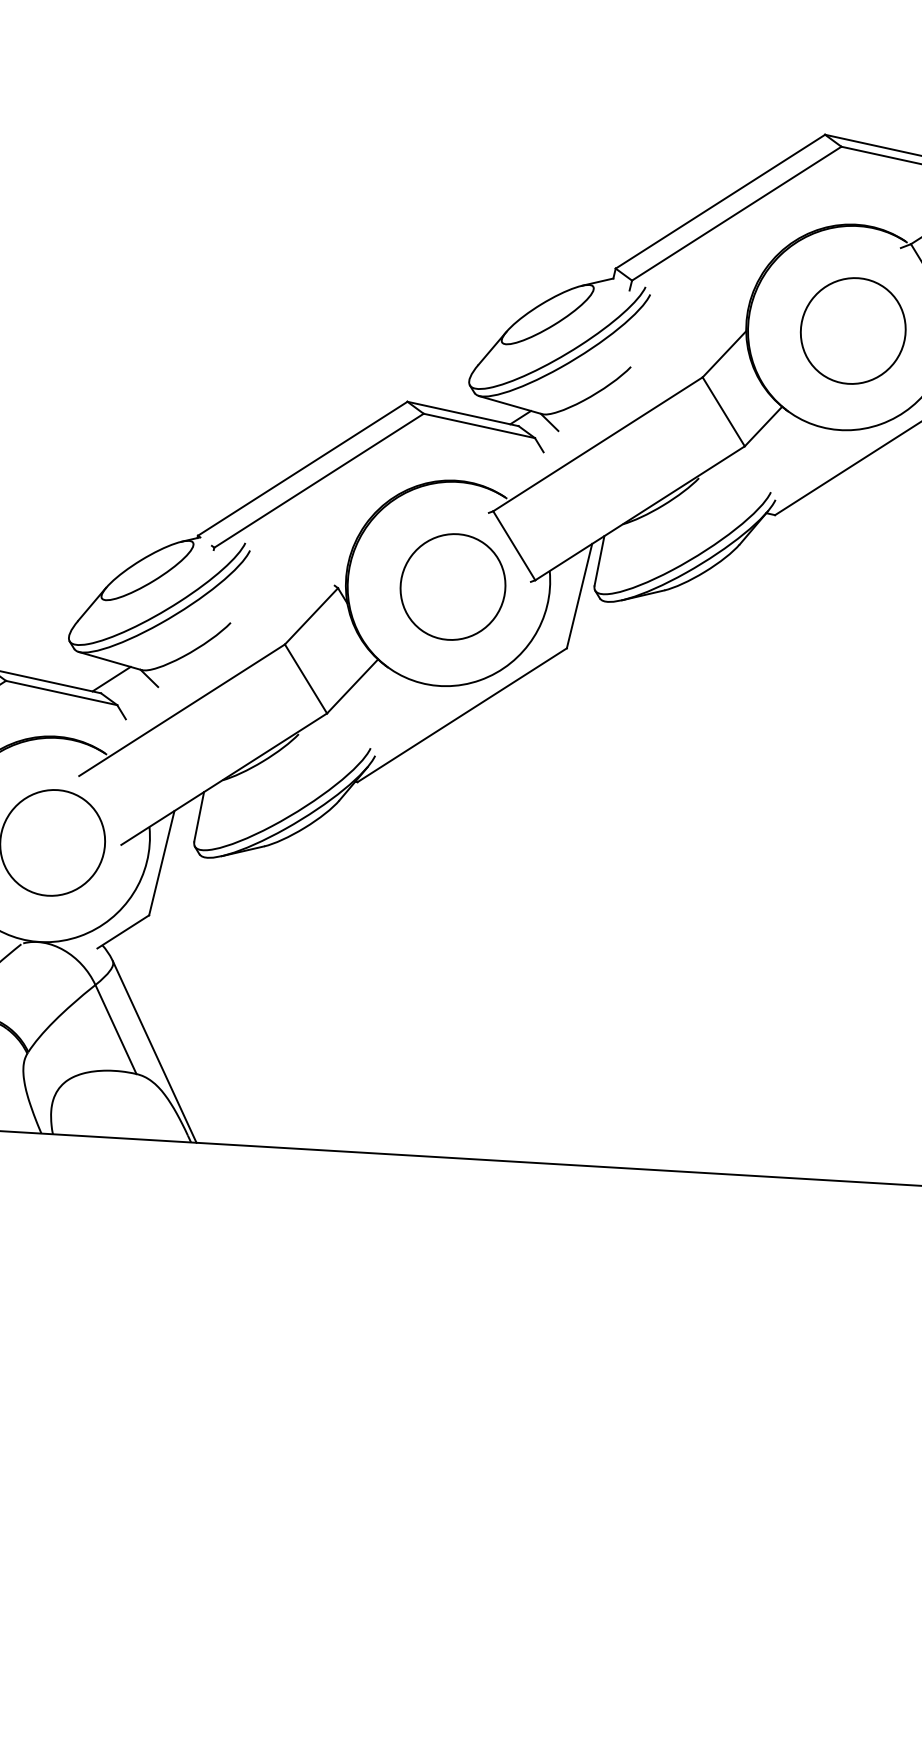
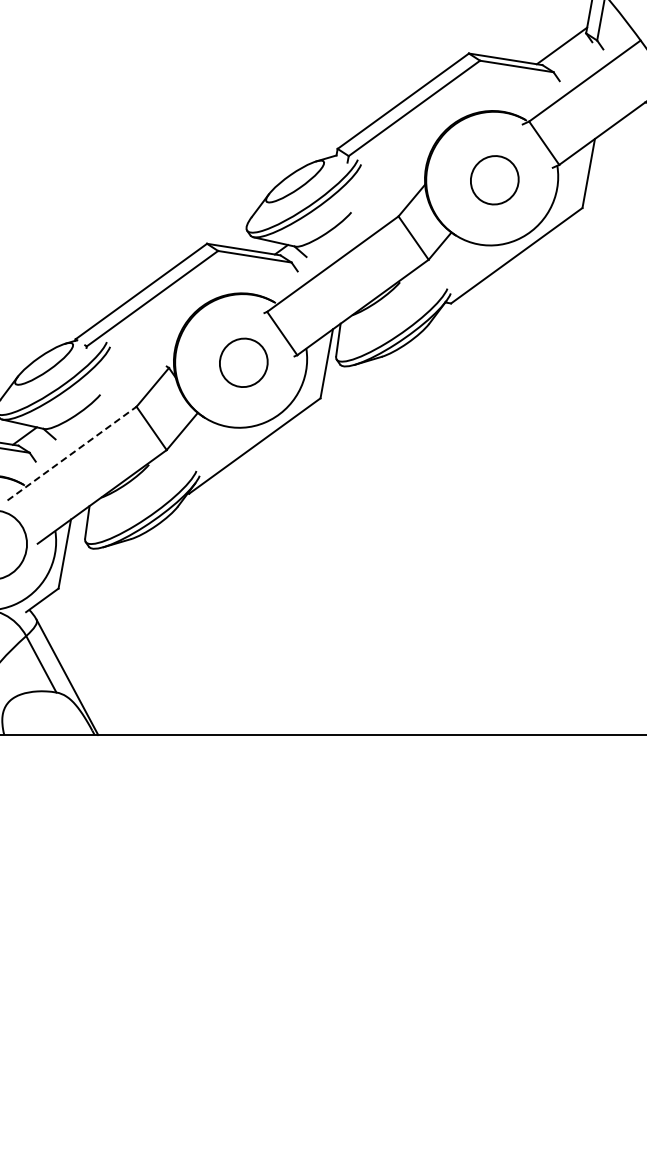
part: (852, 329) -> (494, 179), size x0.7
part: (452, 586) -> (243, 362), size x0.7
line: (182, 710) -> (72, 453), solid -> dashed

